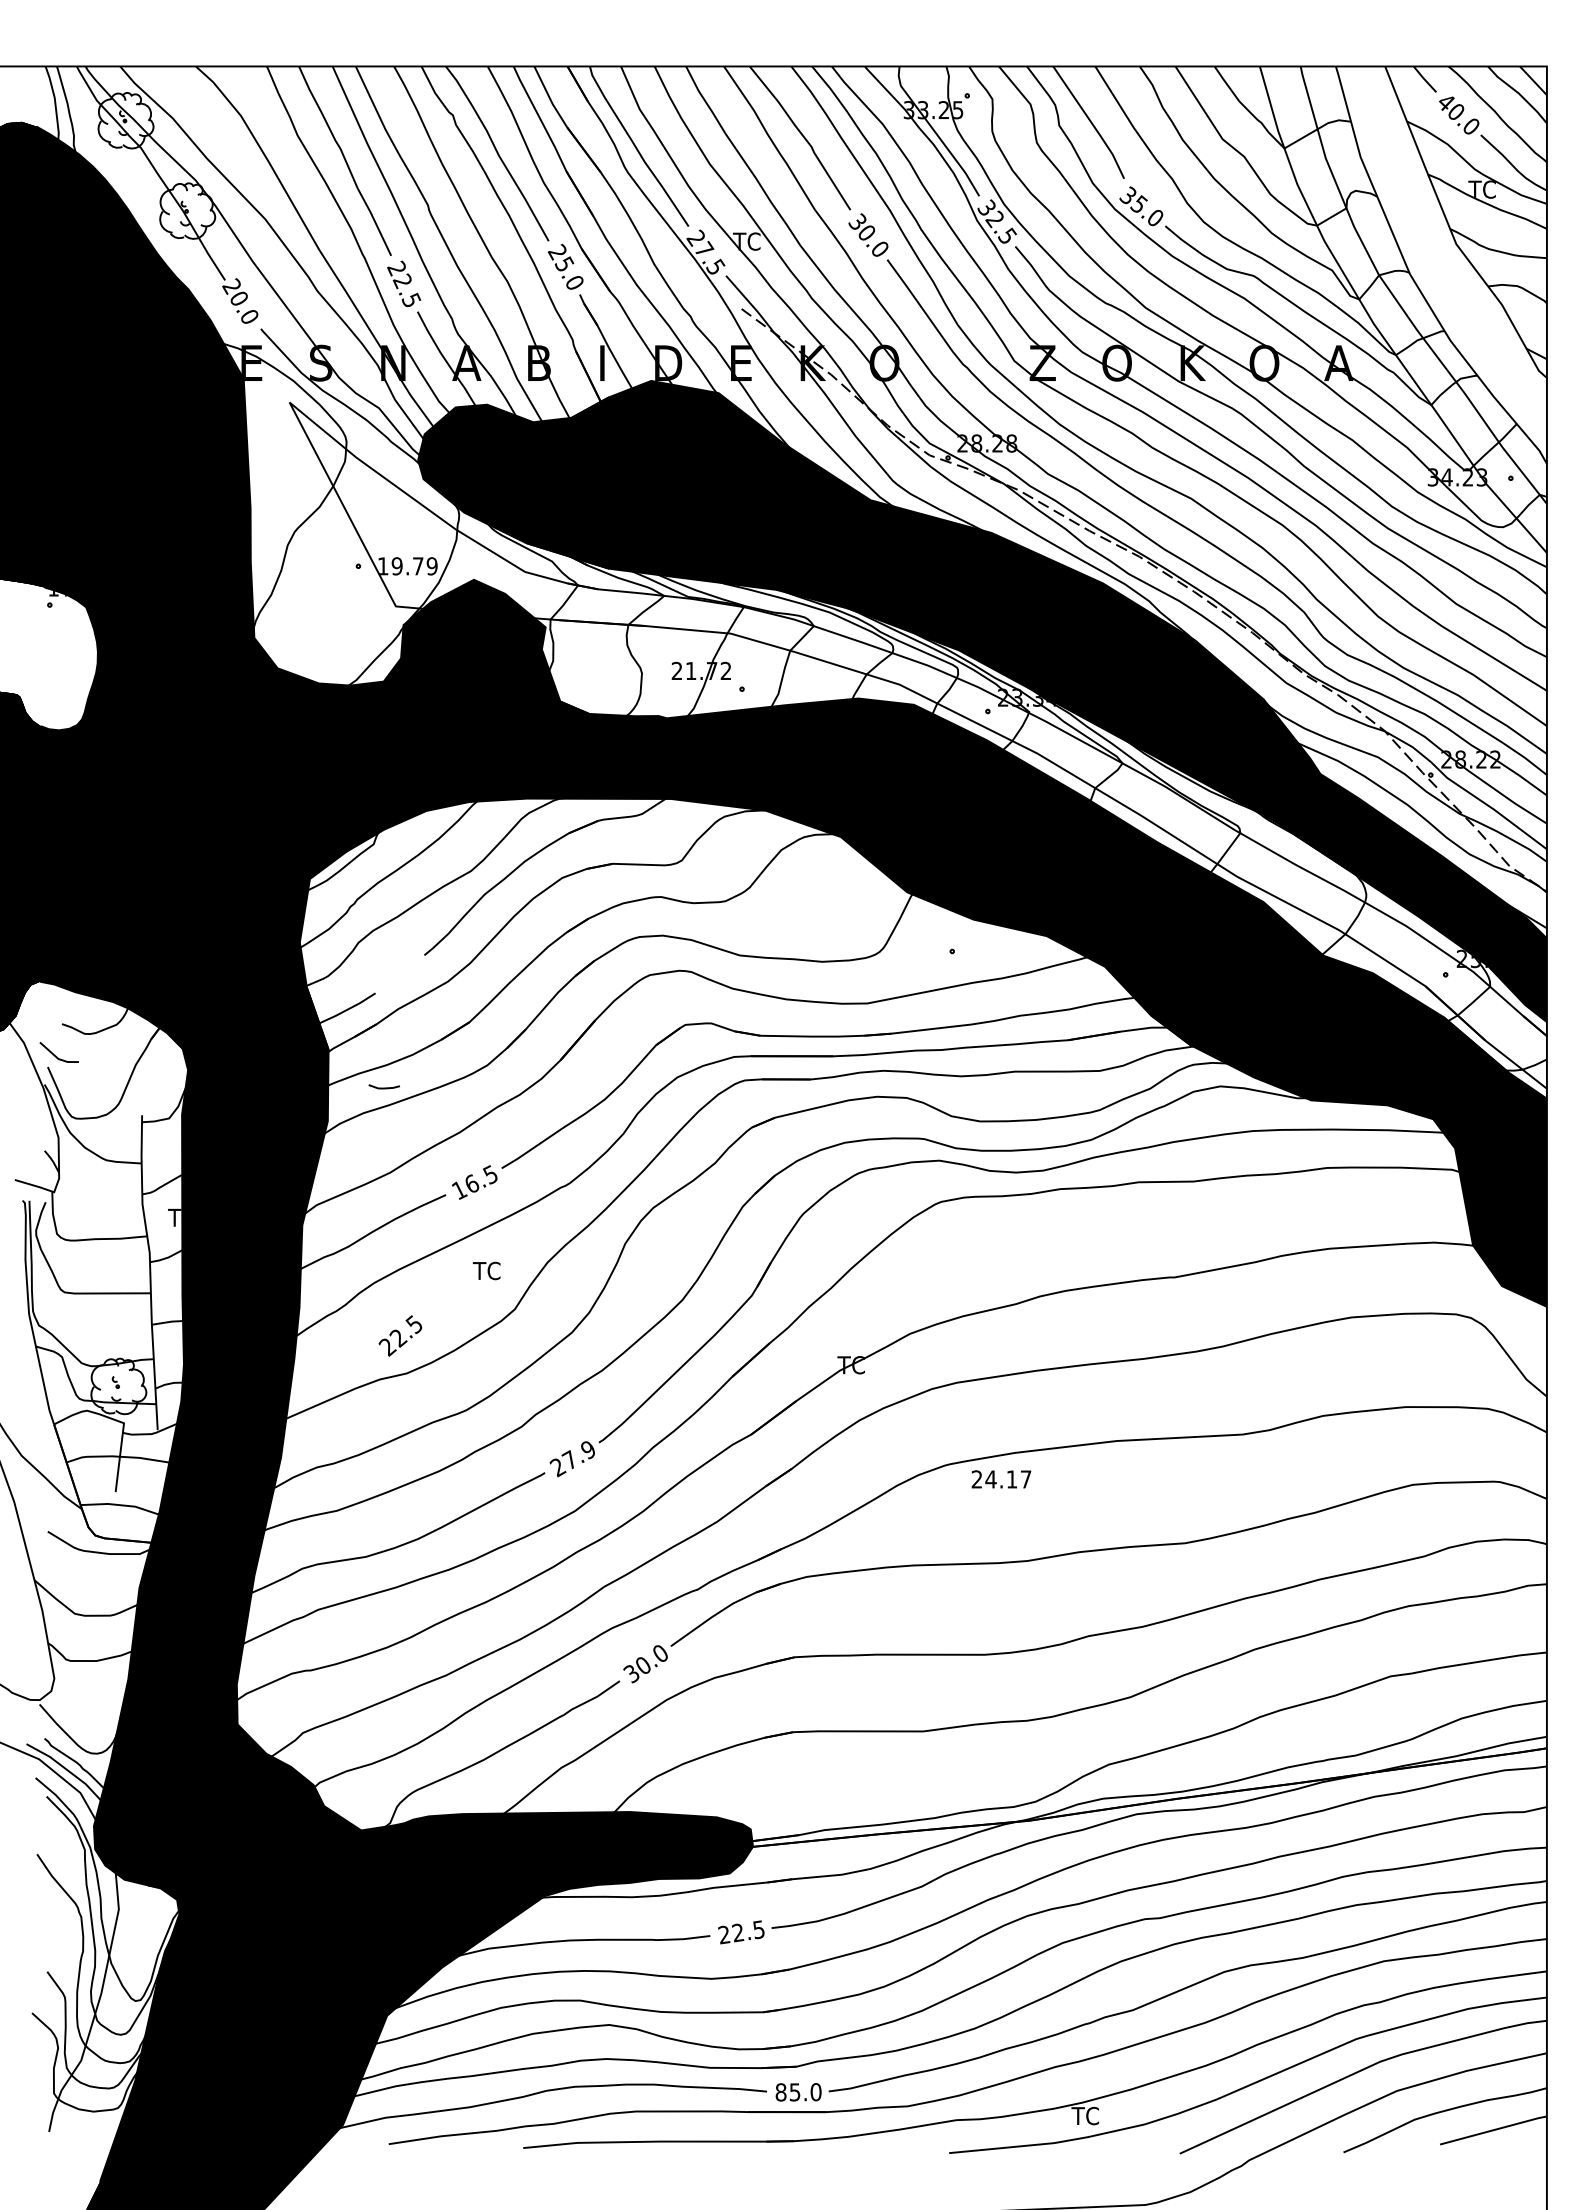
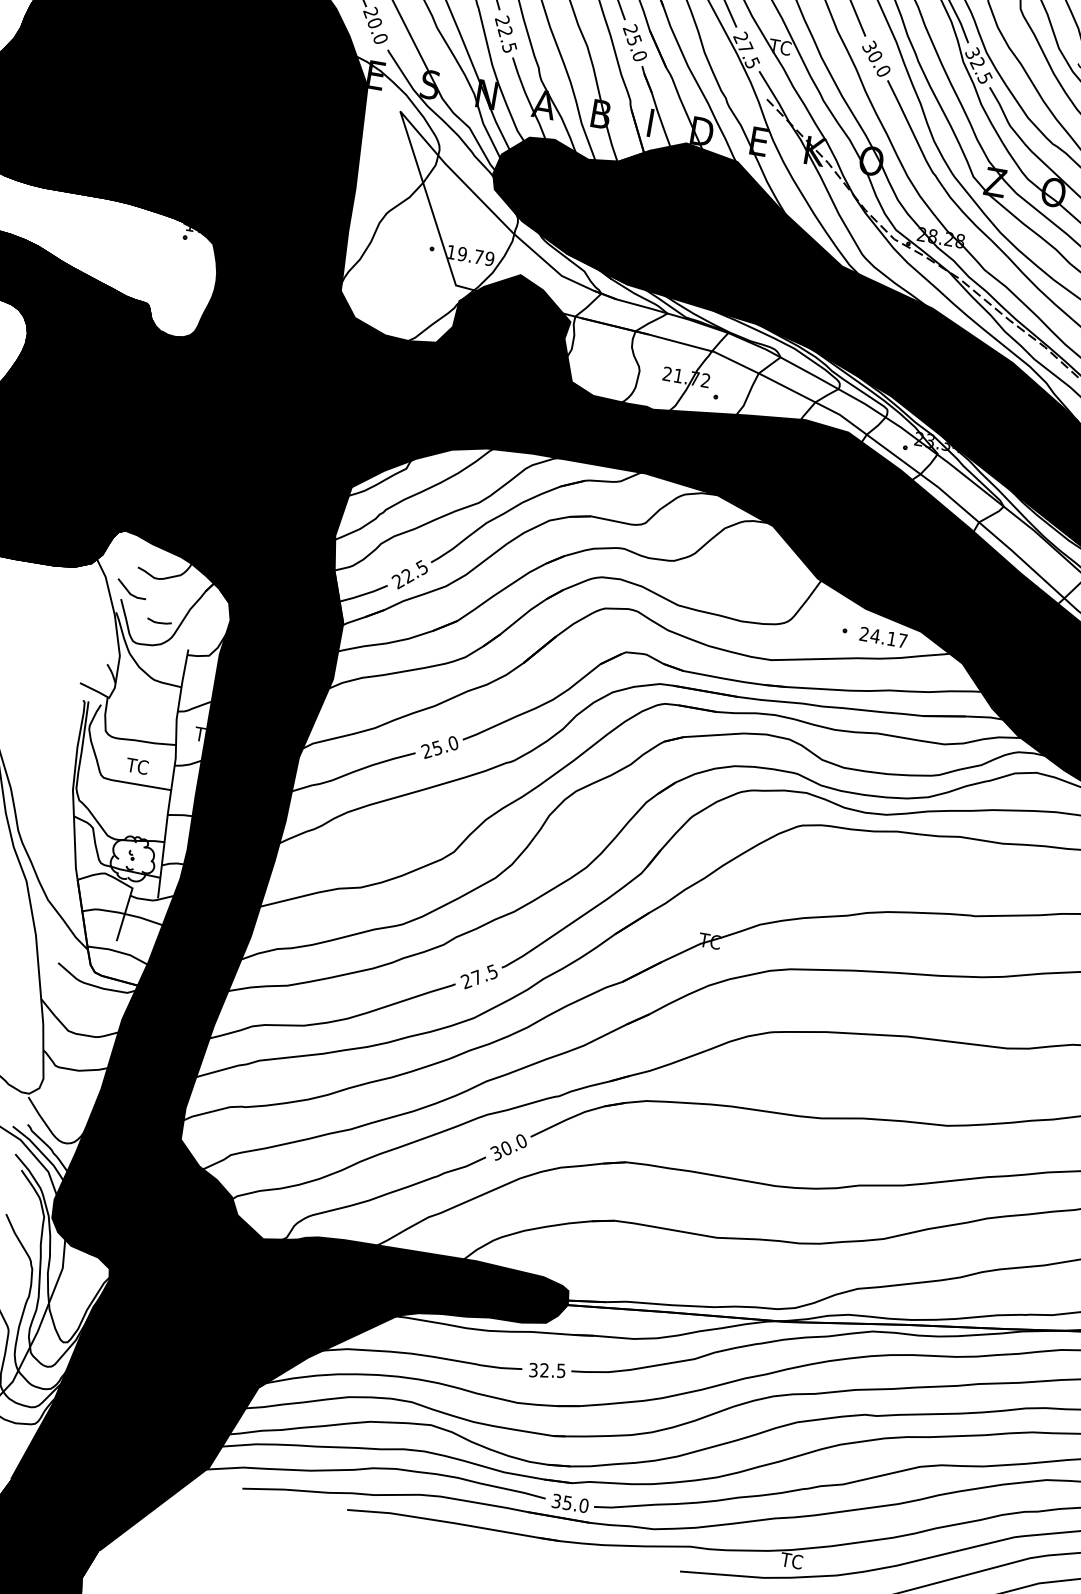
line: (383, 1087) -> (158, 622), moved
text: (473, 1182) -> (438, 747), 16.5 -> 25.0
text: (486, 1270) -> (137, 765), moved
text: (400, 1335) -> (409, 574), moved
text: (587, 1449) -> (491, 971), 27.9 -> 27.5
text: (1001, 1479) -> (883, 637), moved
text: (724, 1934) -> (533, 1369), 22.5 -> 32.5
text: (780, 2092) -> (556, 1501), 85.0 -> 35.0

